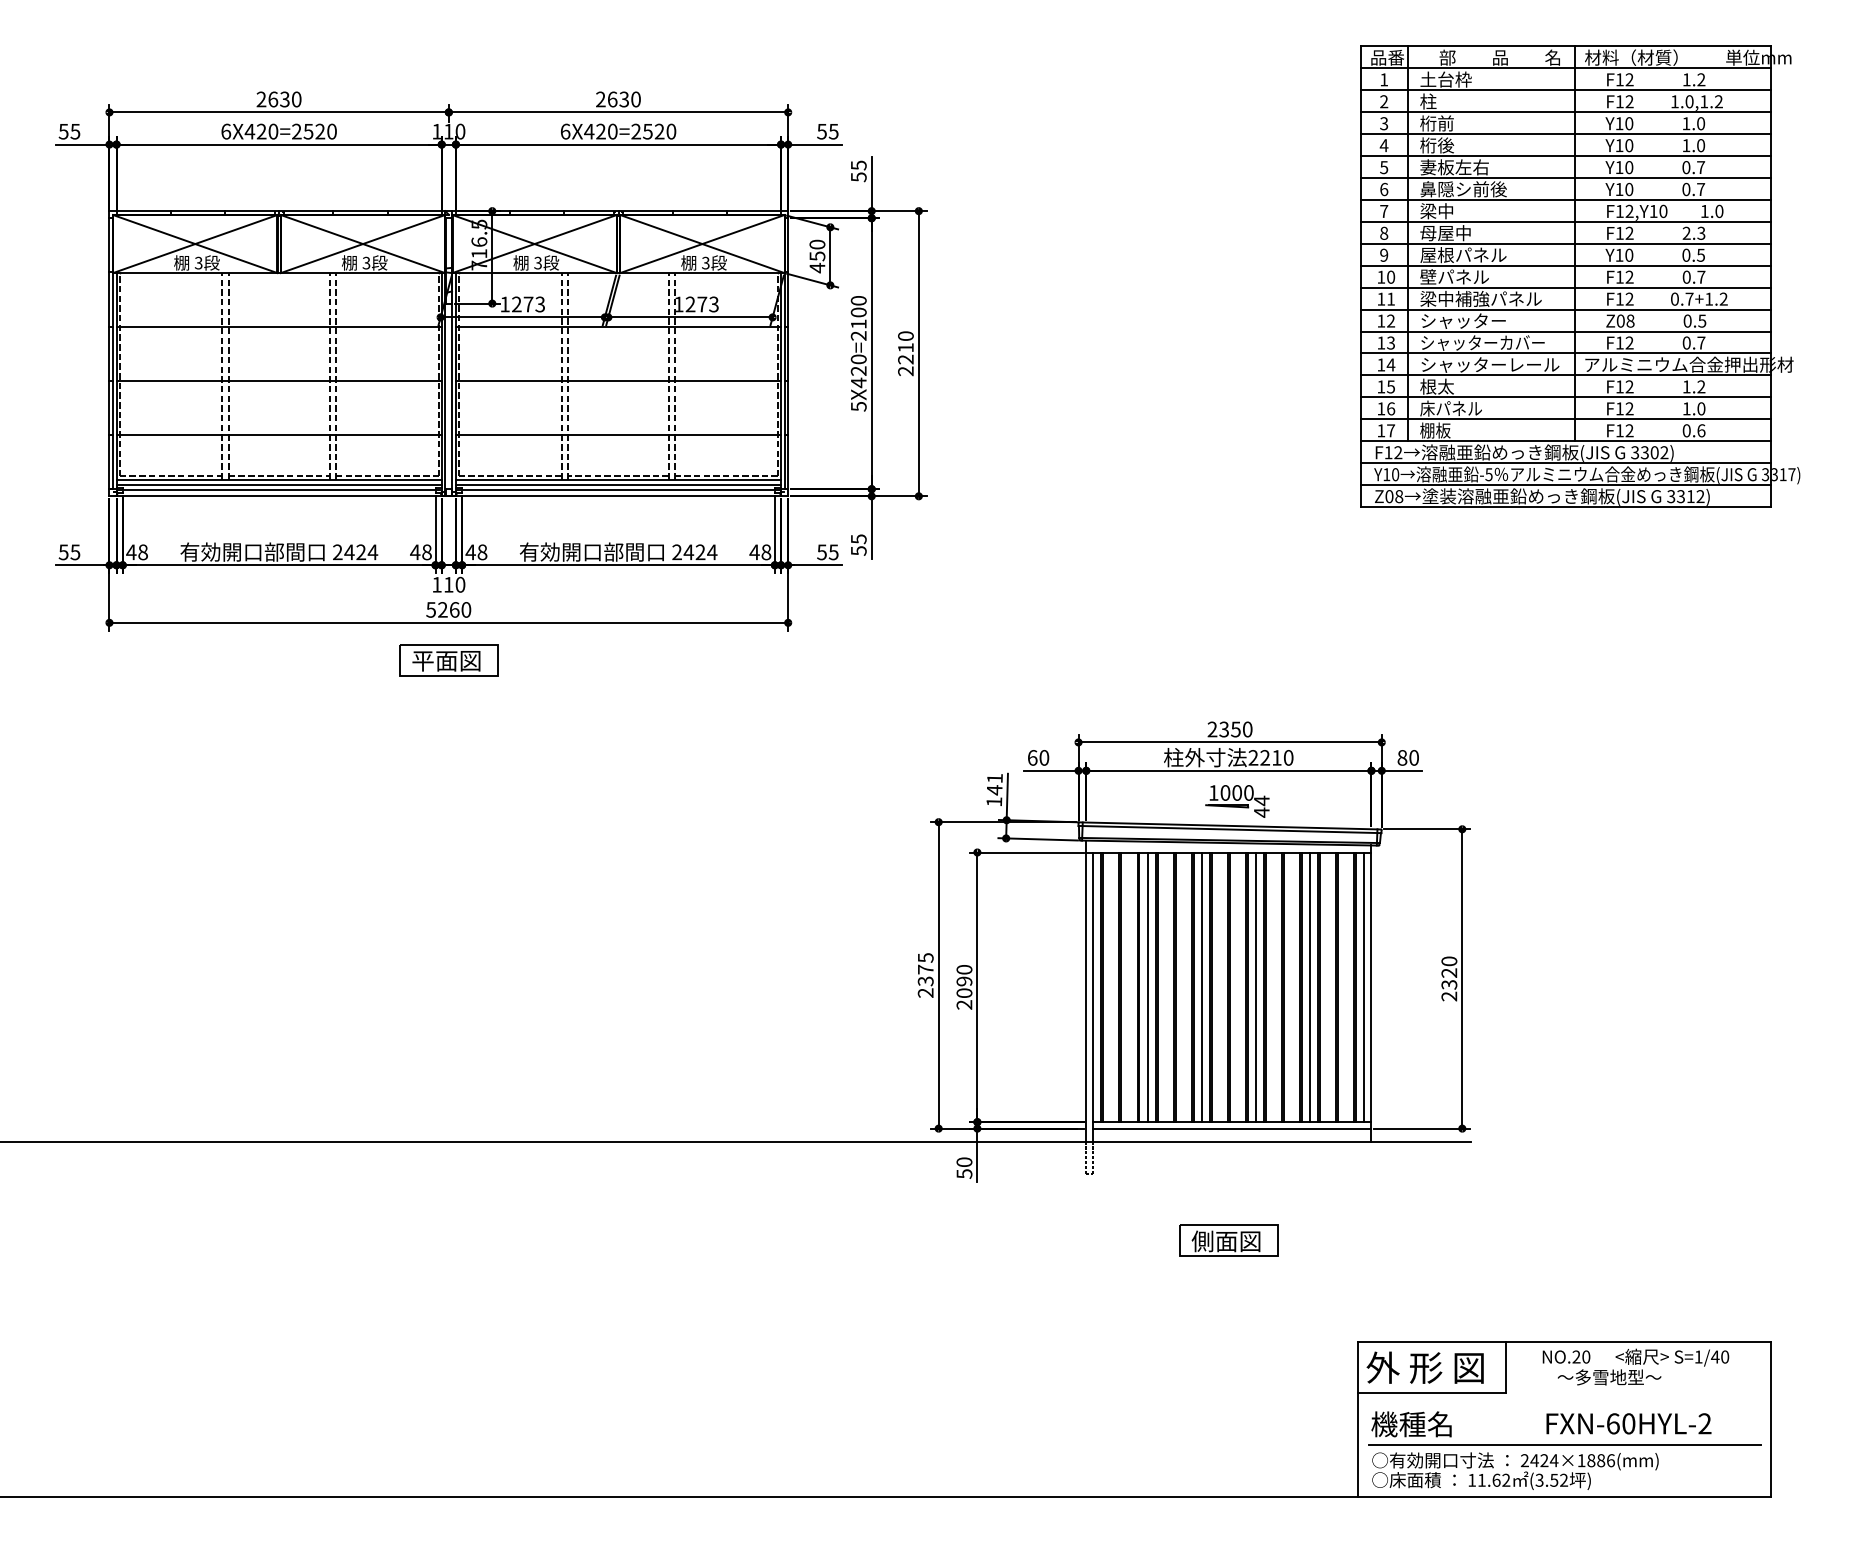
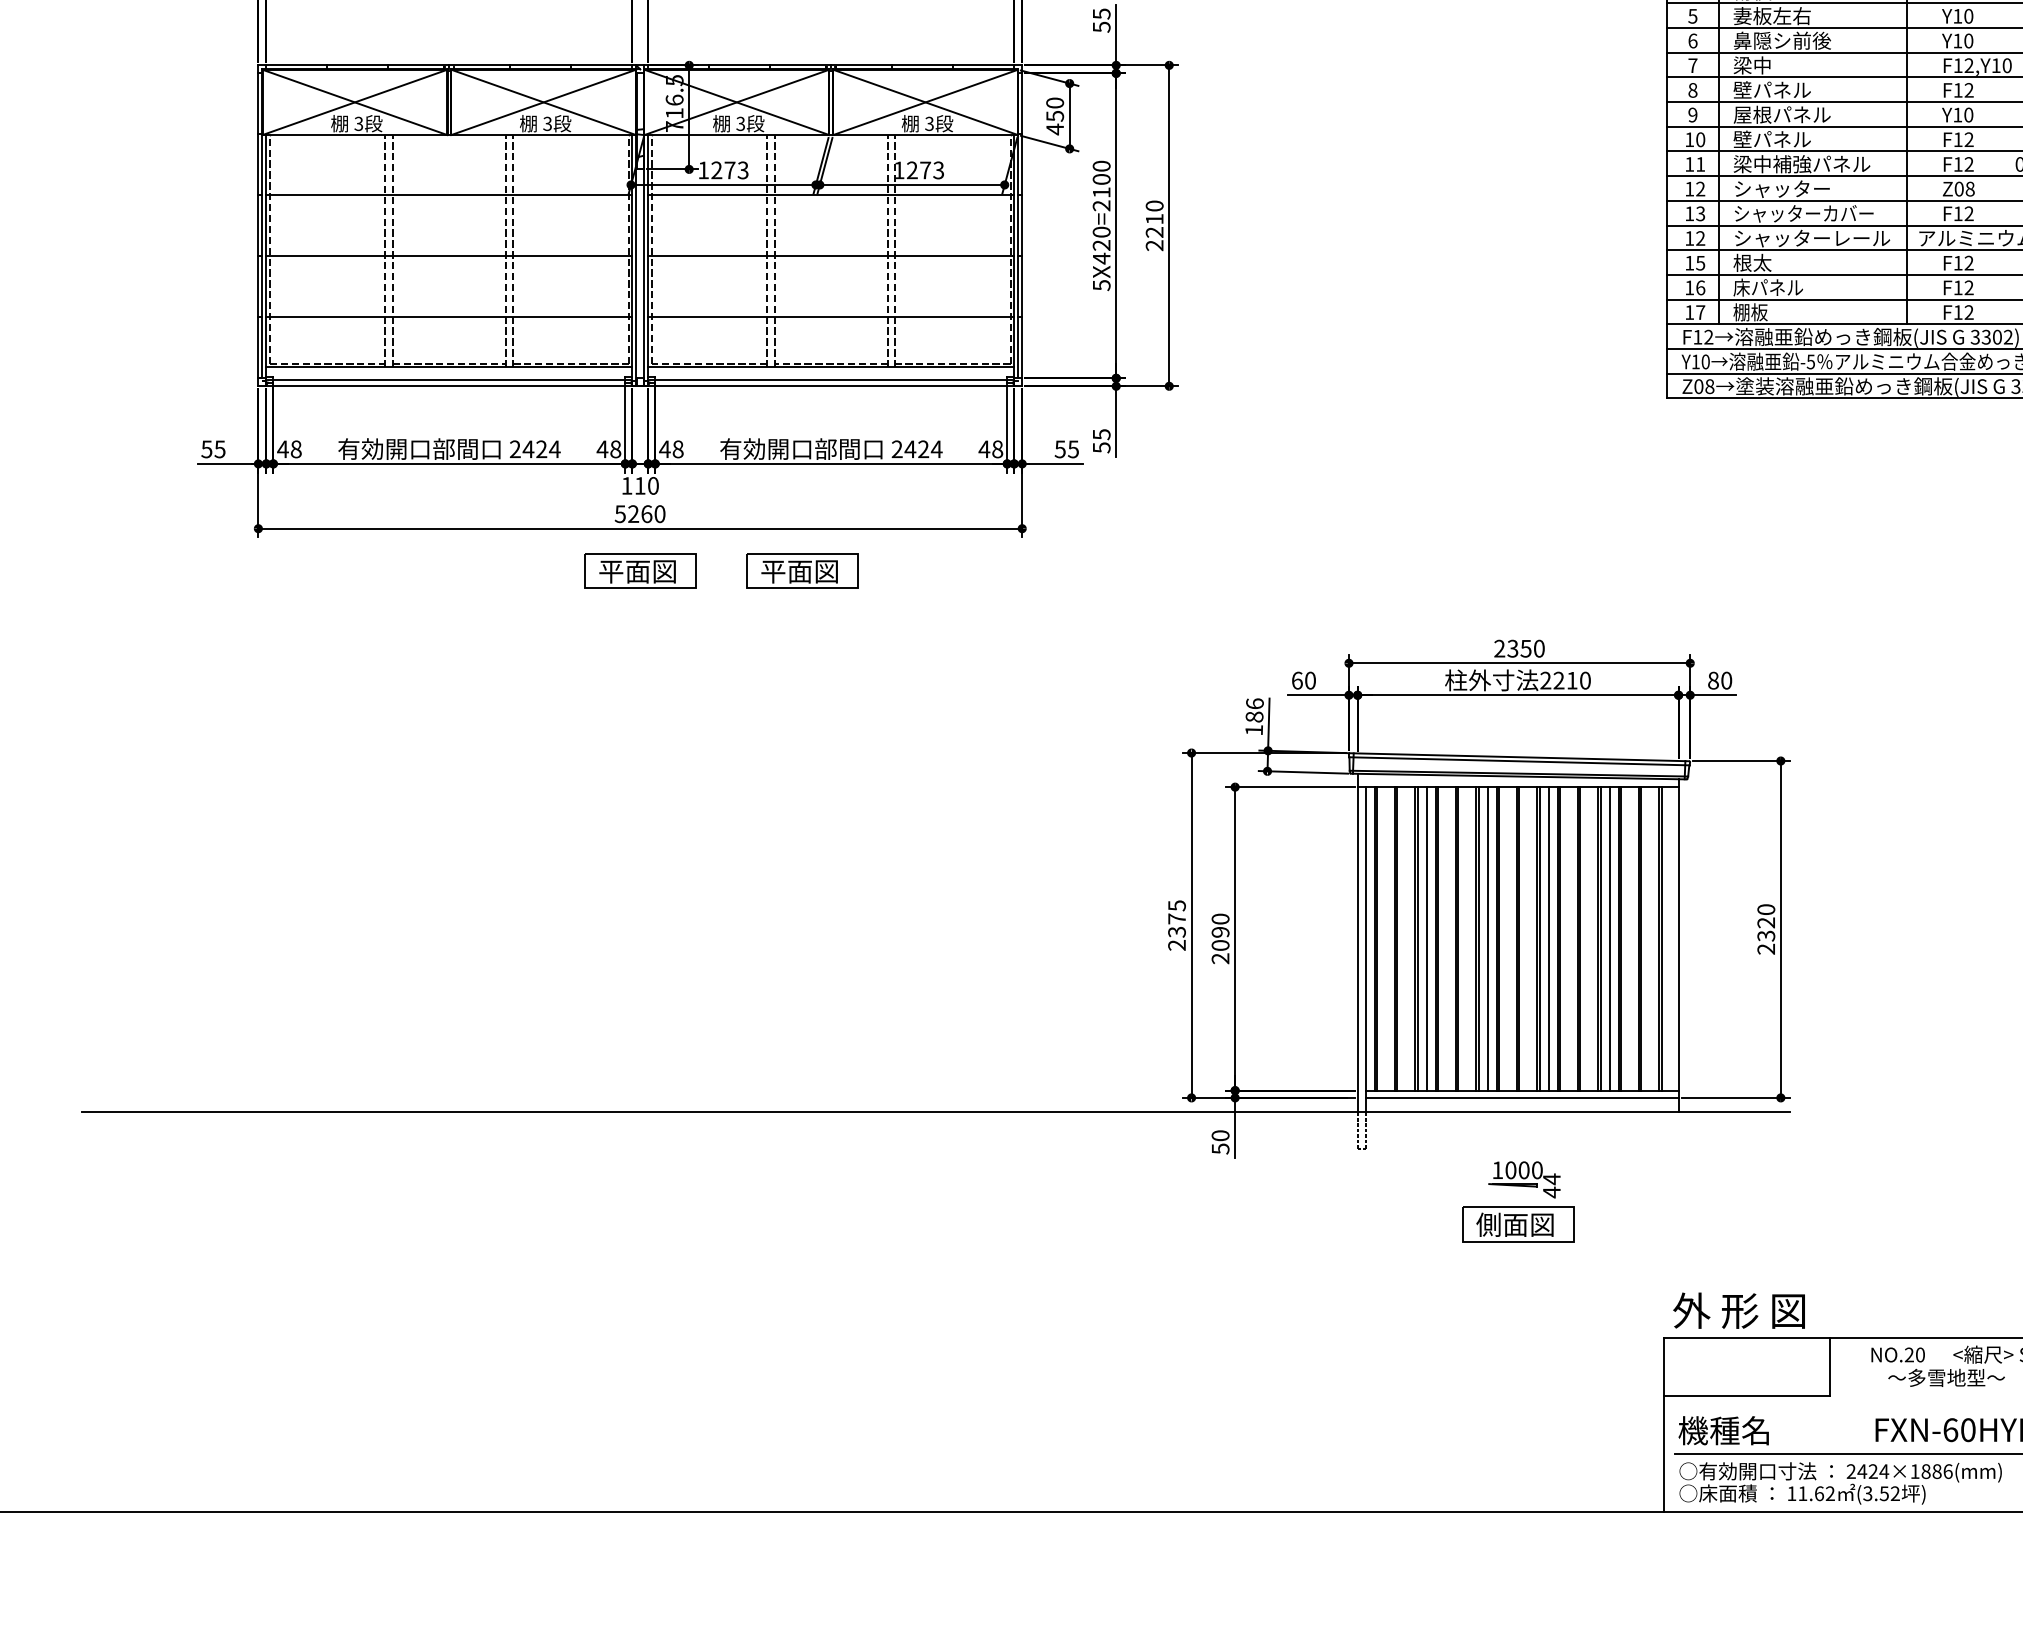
text: (1454, 233) -> (1772, 90), 母屋中 -> 壁パネル
text: (1390, 364) -> (1700, 237), 14 -> 12
line: (278, 485) -> (448, 374), removed
line: (618, 485) -> (831, 374), removed
part: (592, 660) -> (801, 571), added
text: (994, 784) -> (1254, 710), 141 -> 186
part: (1237, 801) -> (1524, 1179), moved
line: (1364, 987) -> (1670, 939), removed
text: (1424, 1367) -> (1738, 1310), moved

